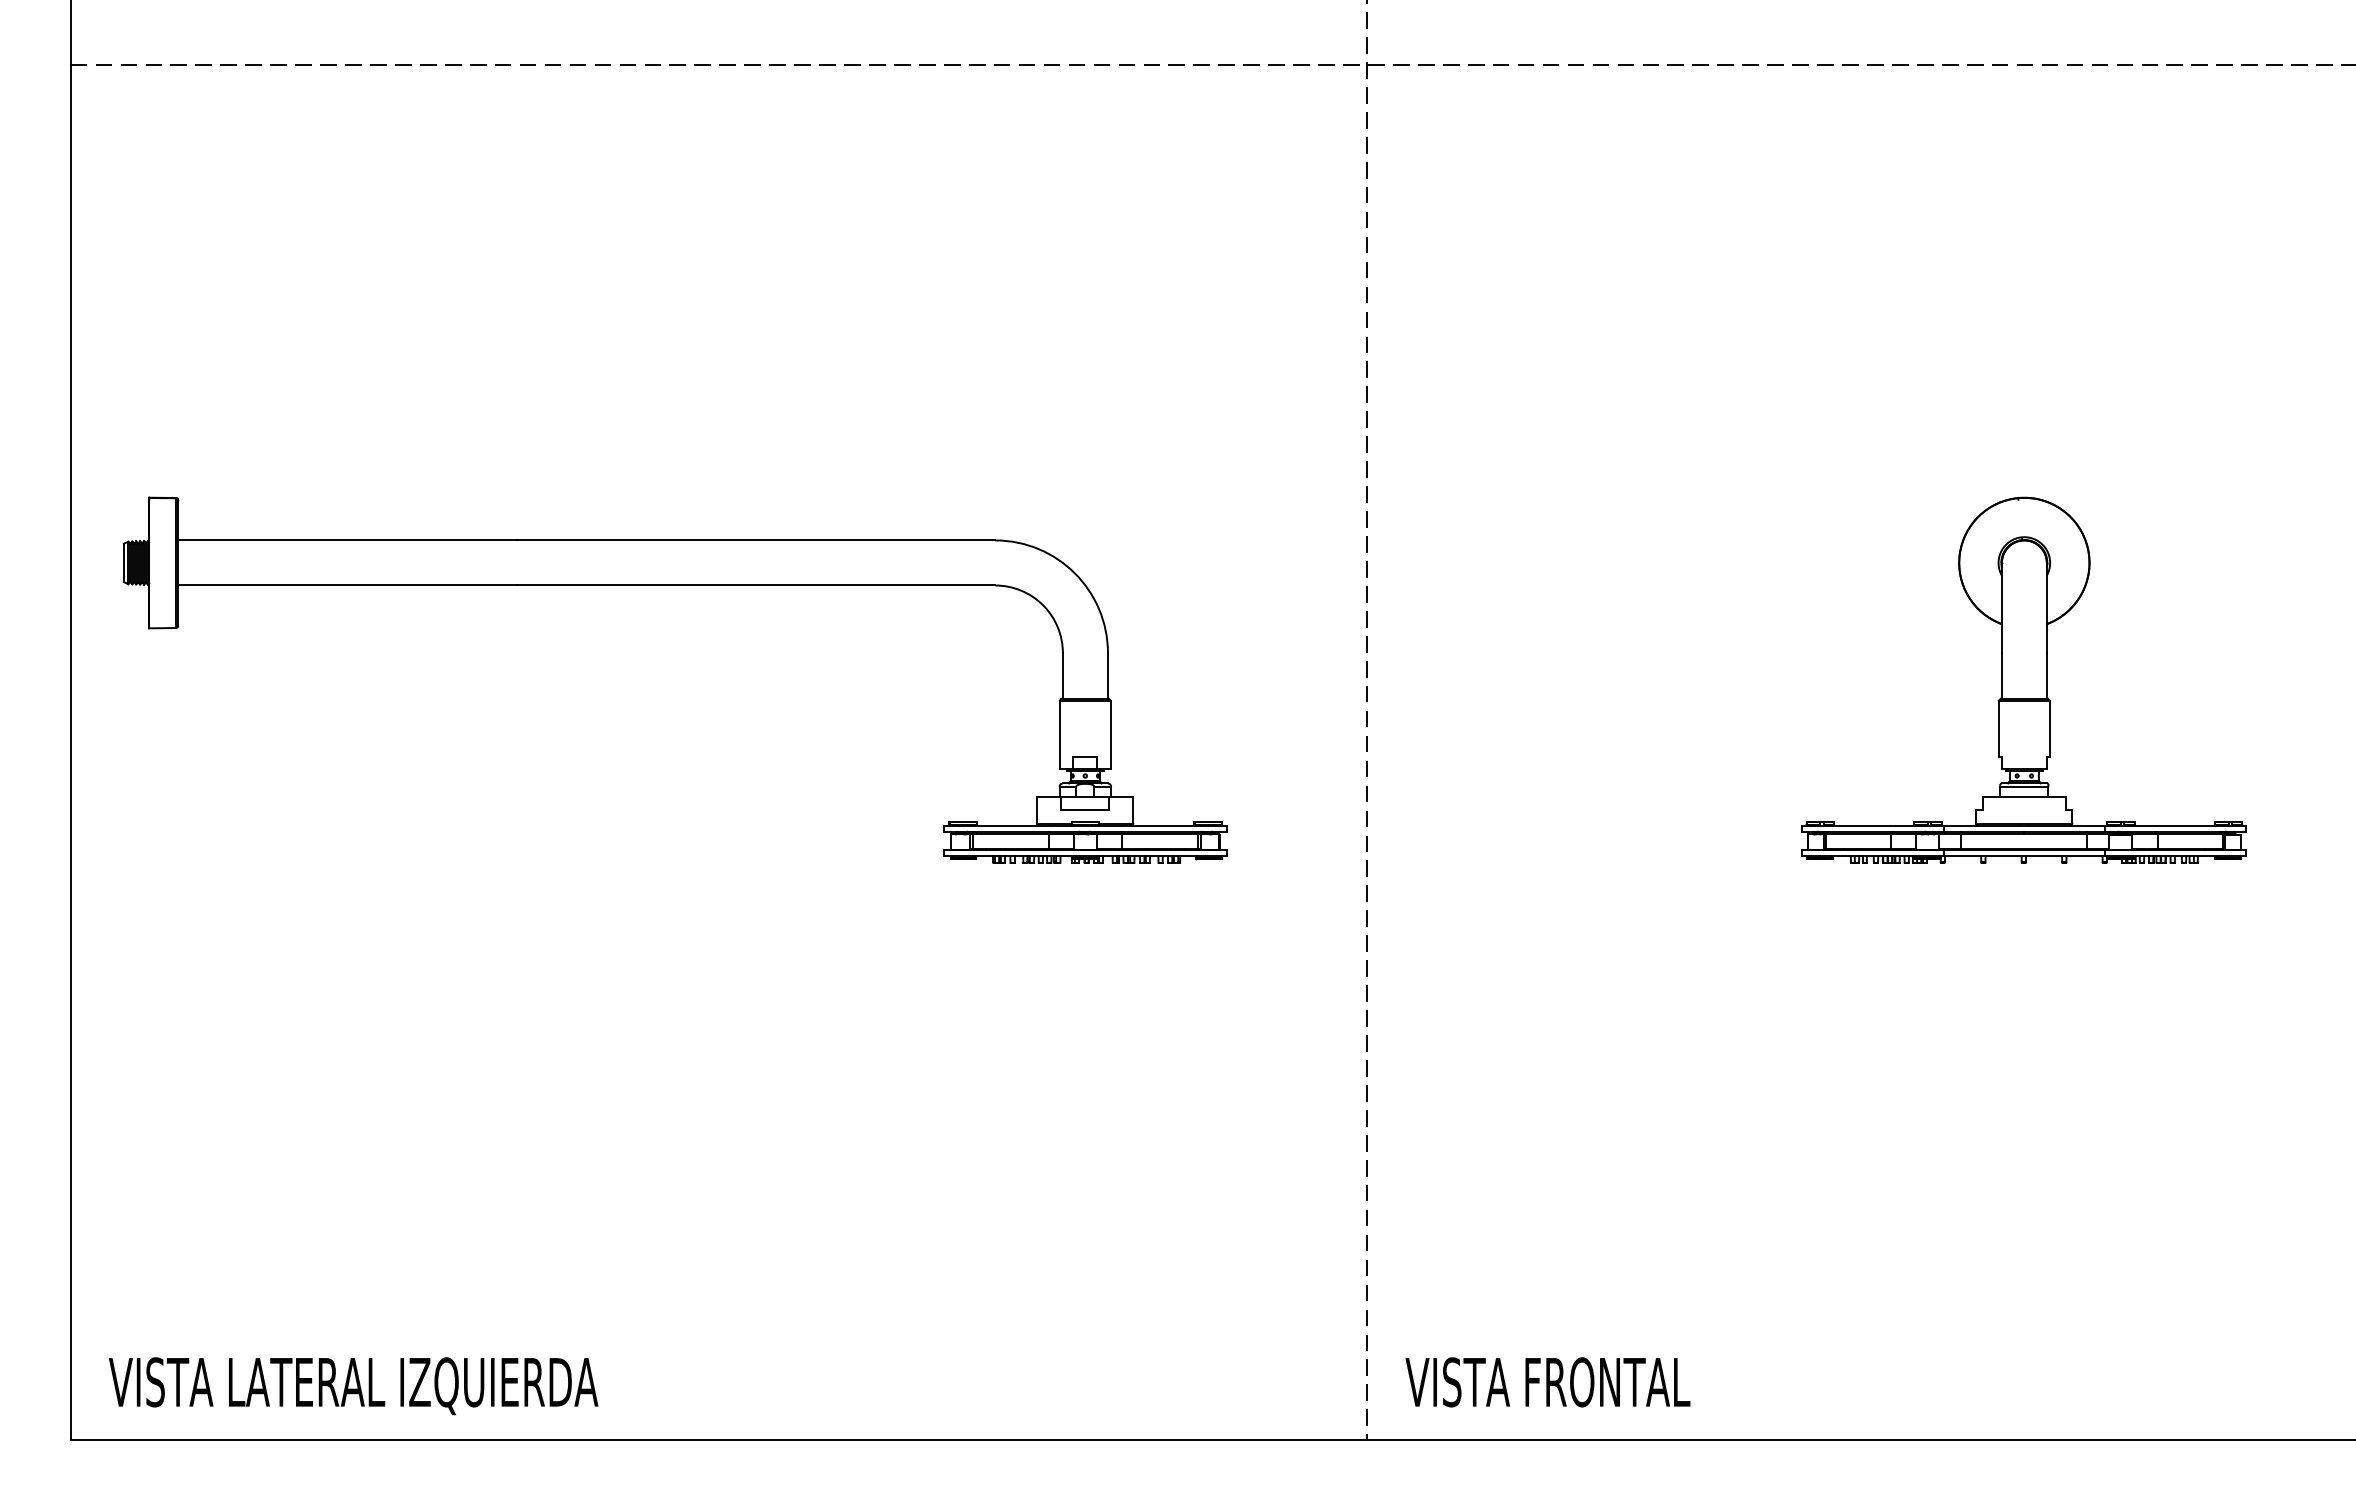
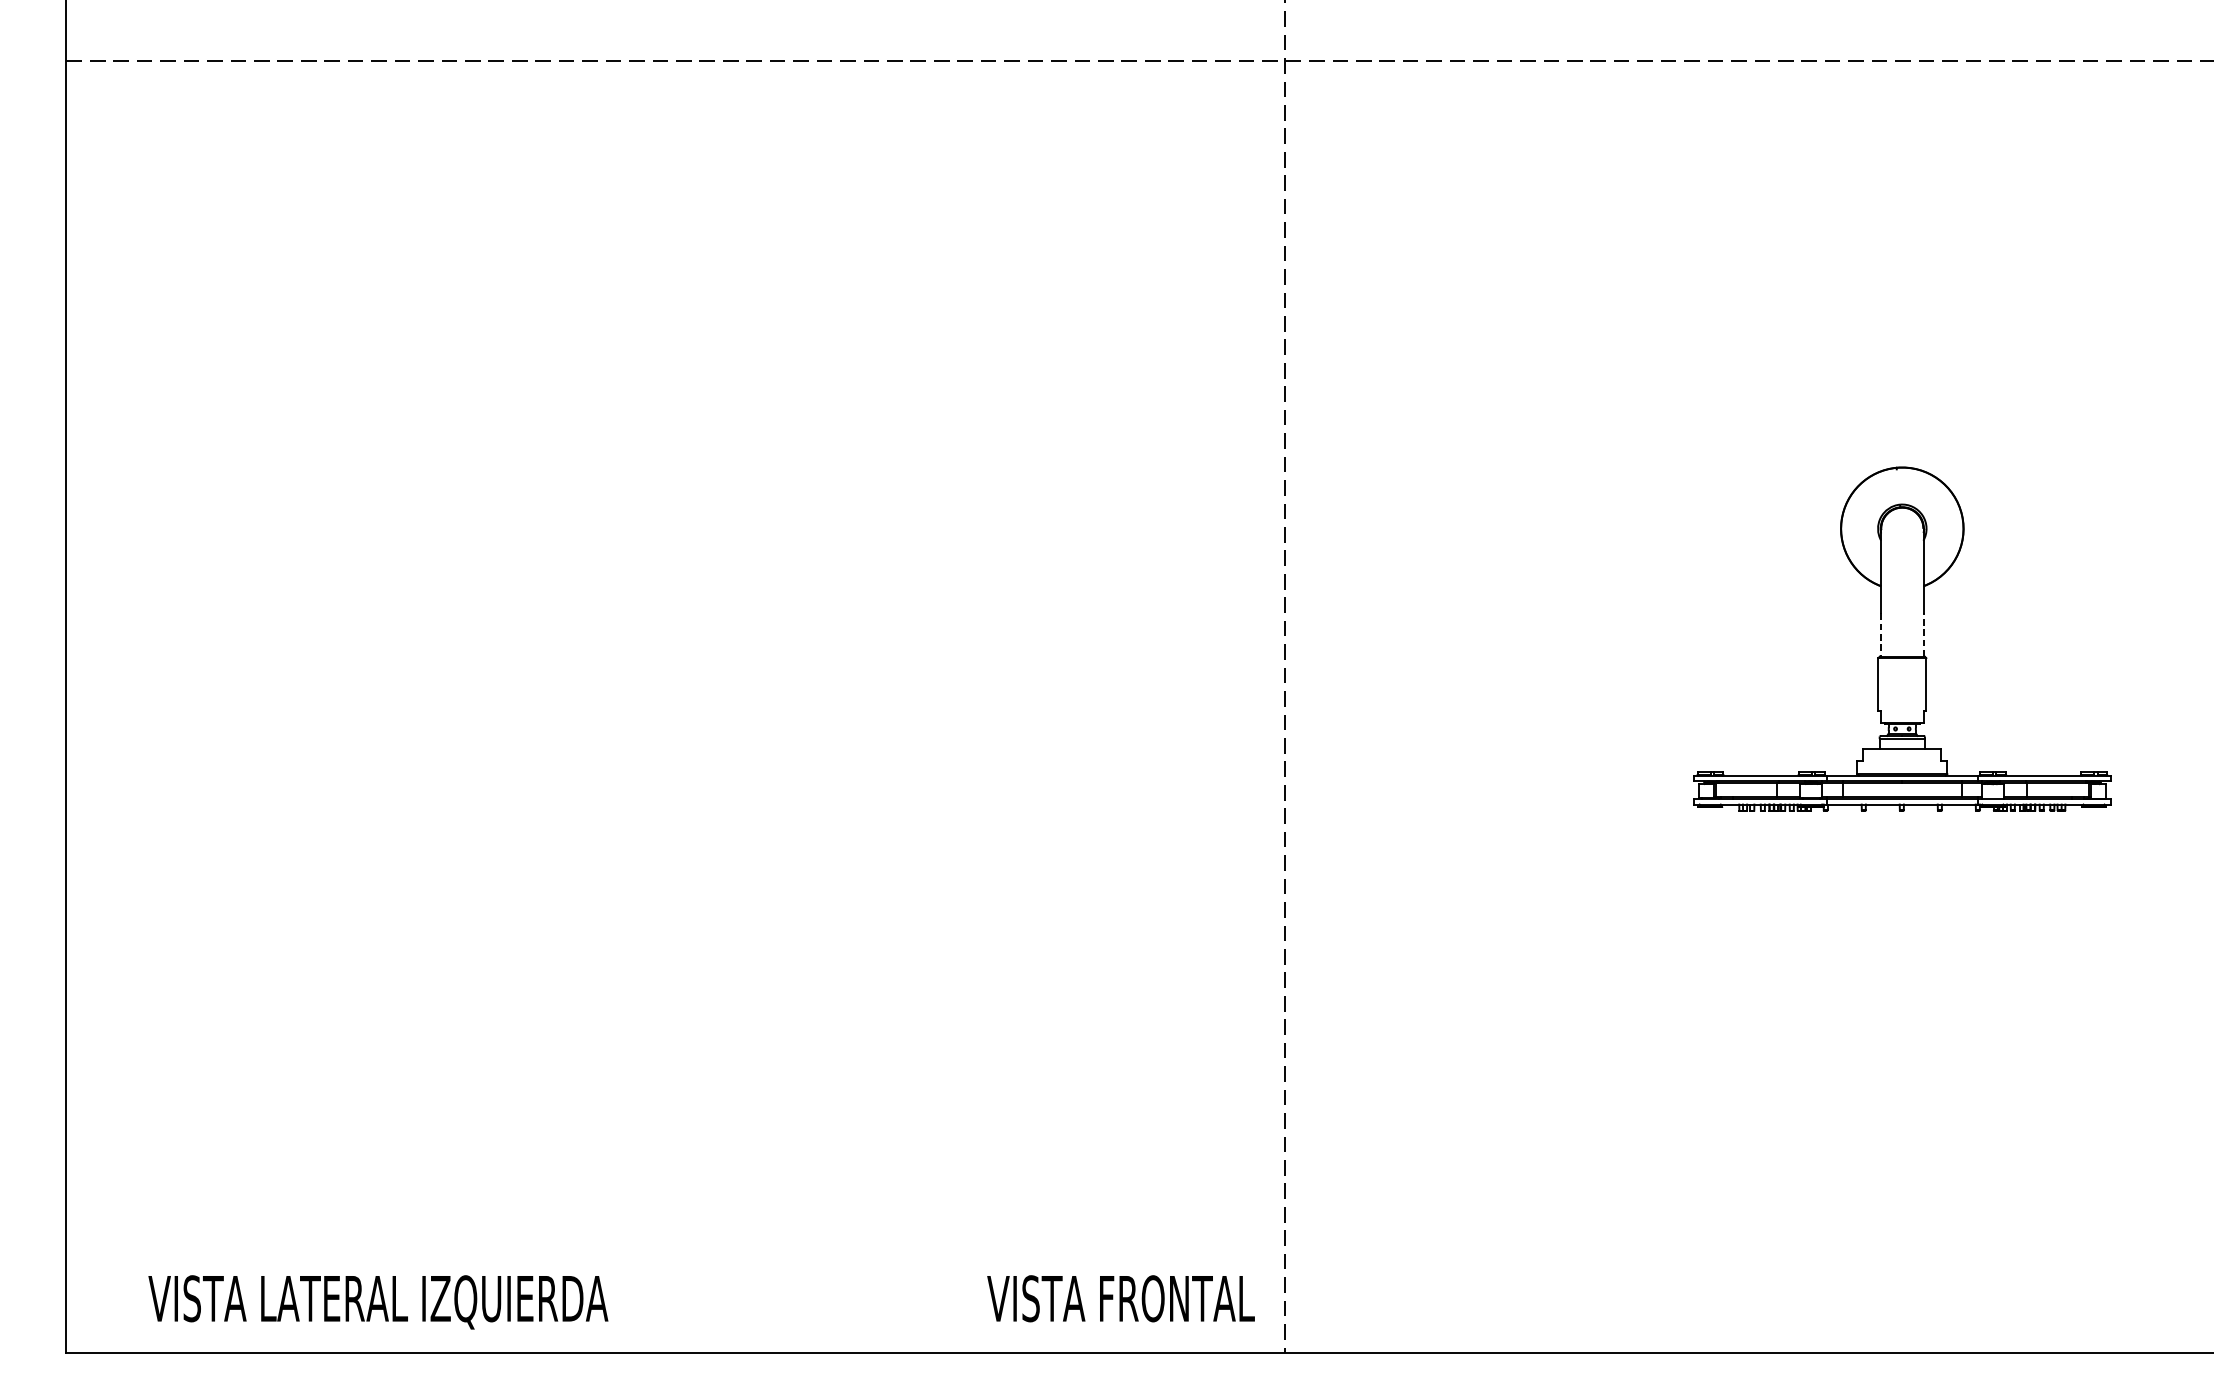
part: (674, 585) -> (633, 549), removed
line: (2001, 676) -> (1880, 635), solid -> dashed
line: (2046, 676) -> (1923, 635), solid -> dashed
text: (1547, 1382) -> (1120, 1298), moved
text: (353, 1386) -> (378, 1302), moved

